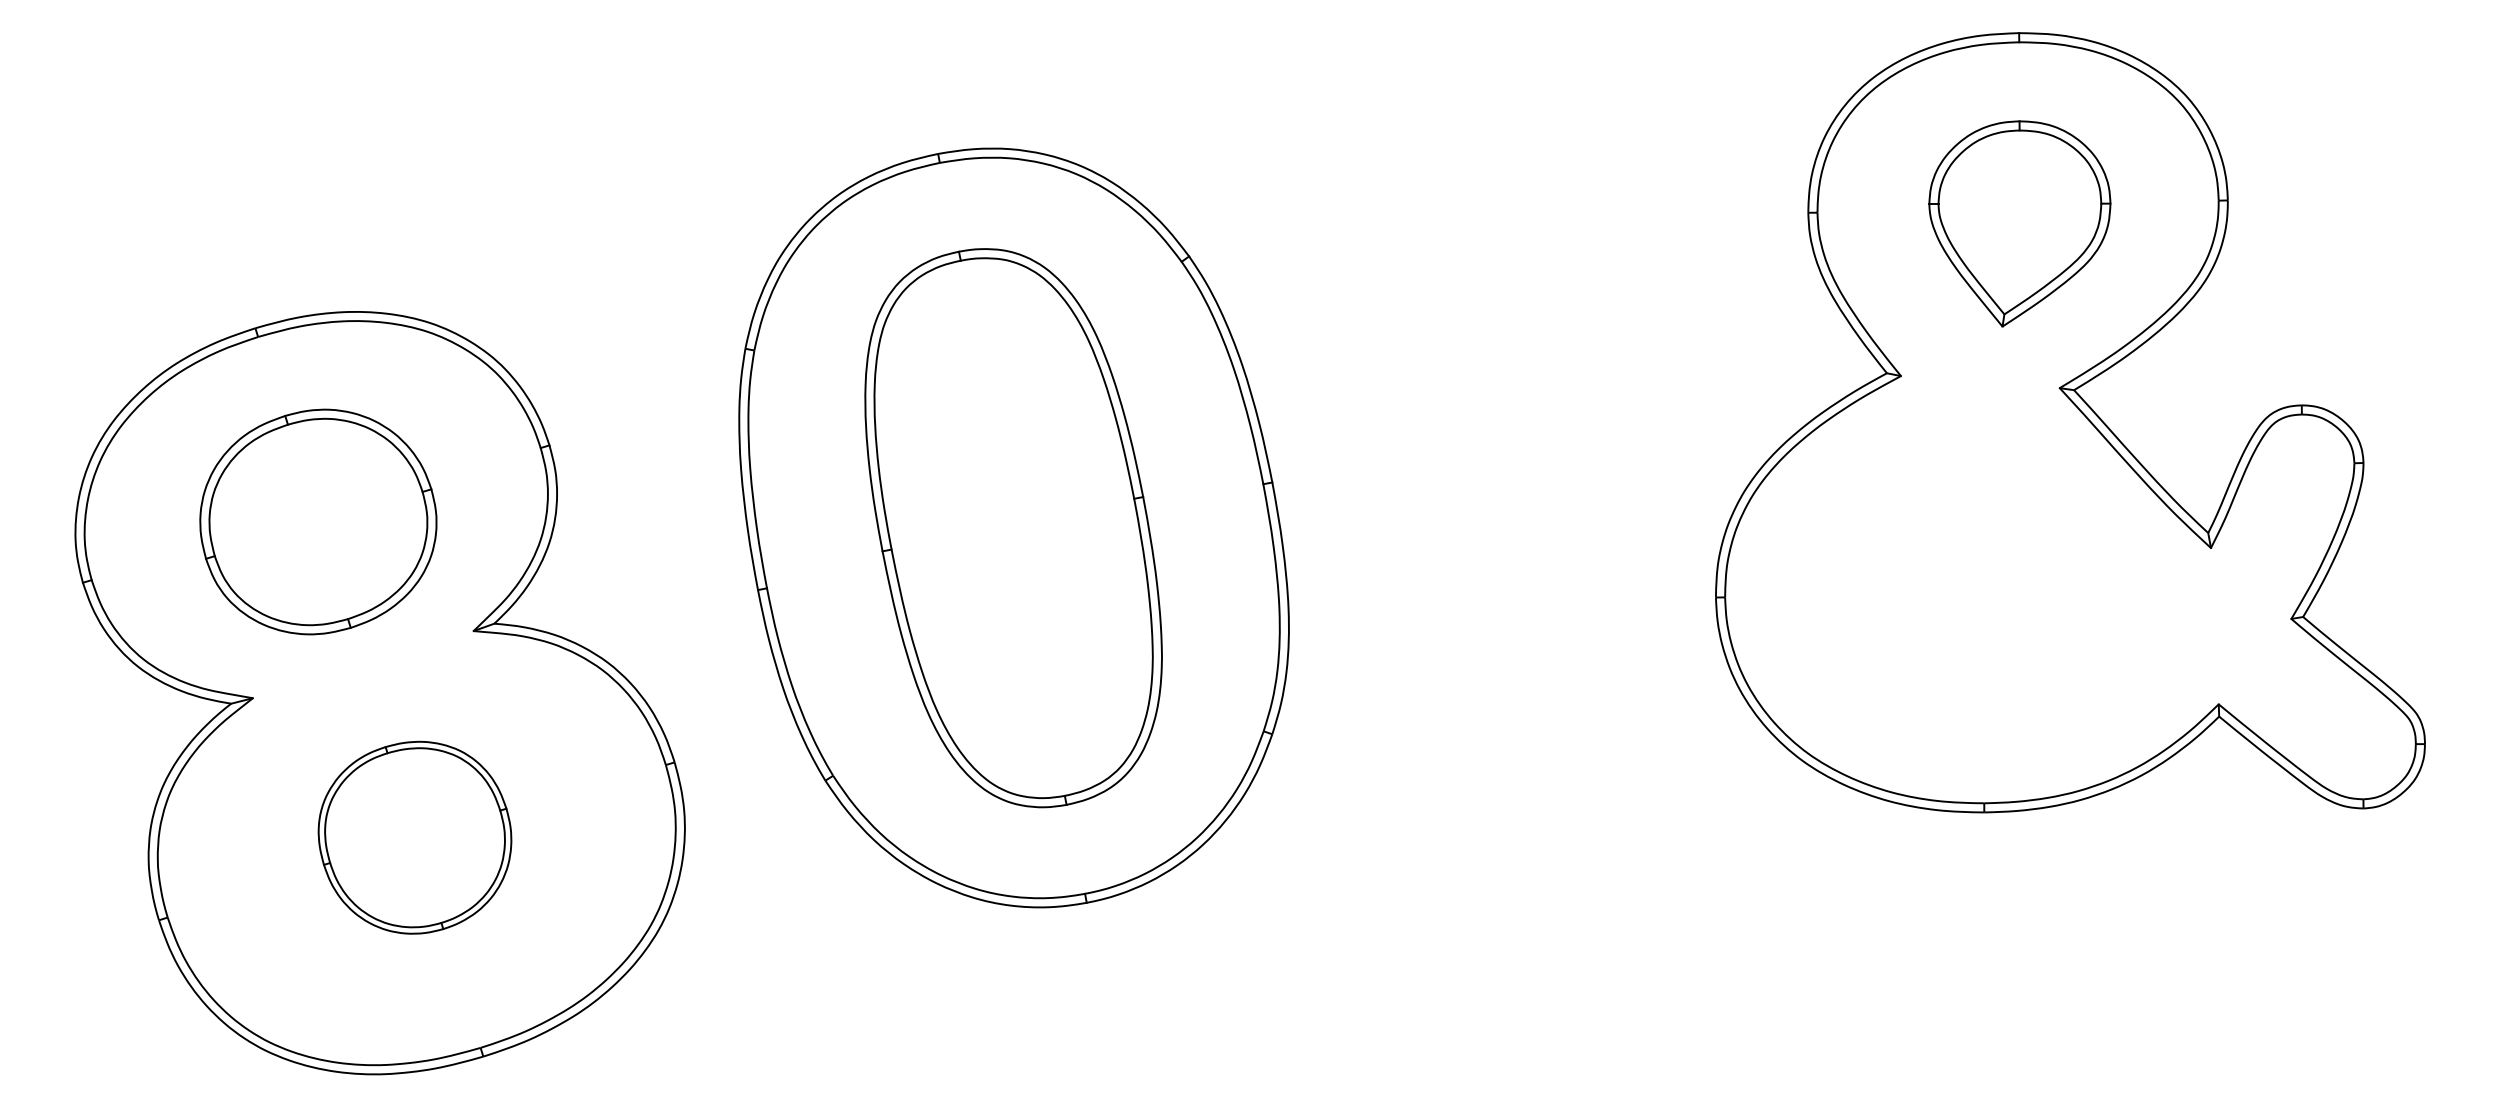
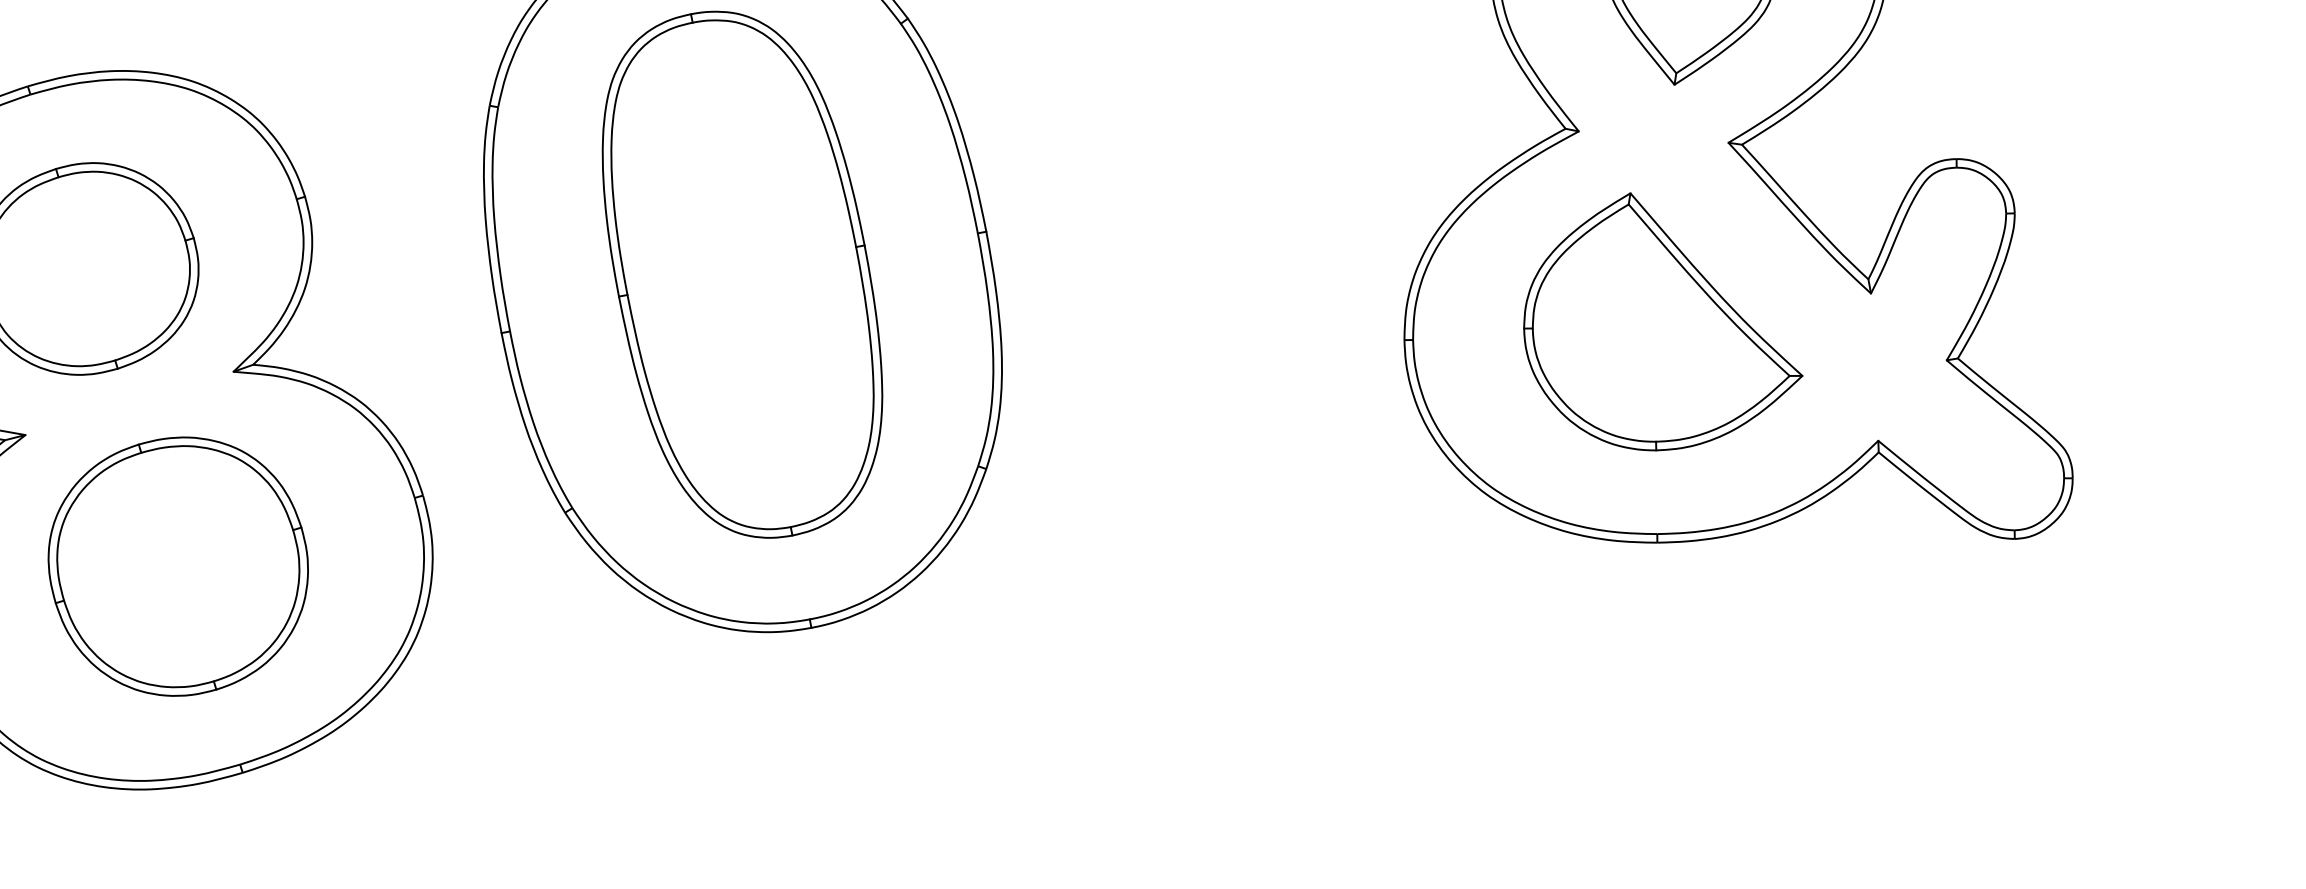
part: (1990, 577) -> (1663, 321), added
part: (414, 837) -> (177, 566), size x1.43

